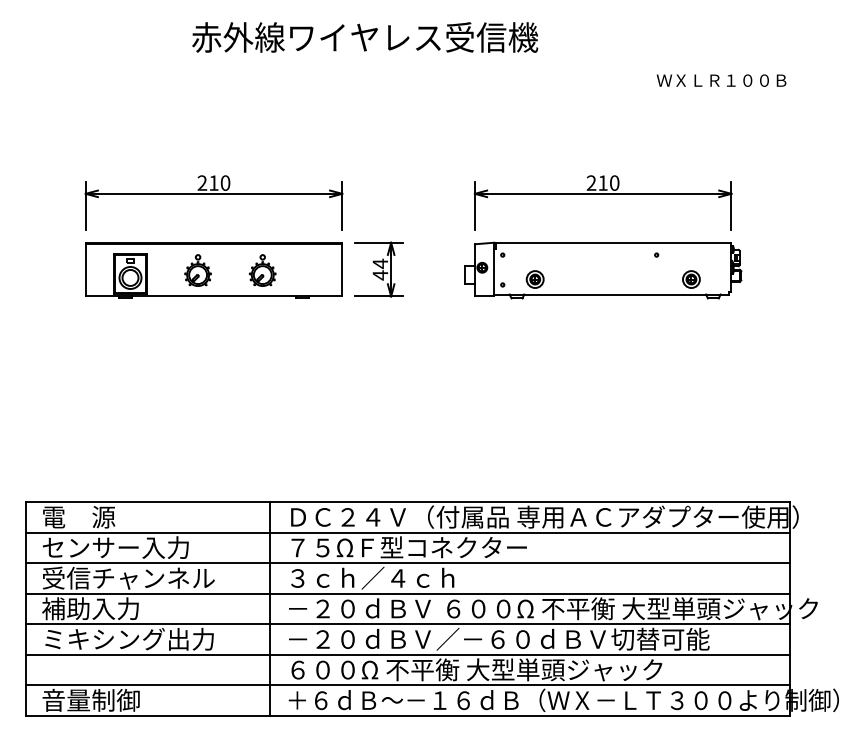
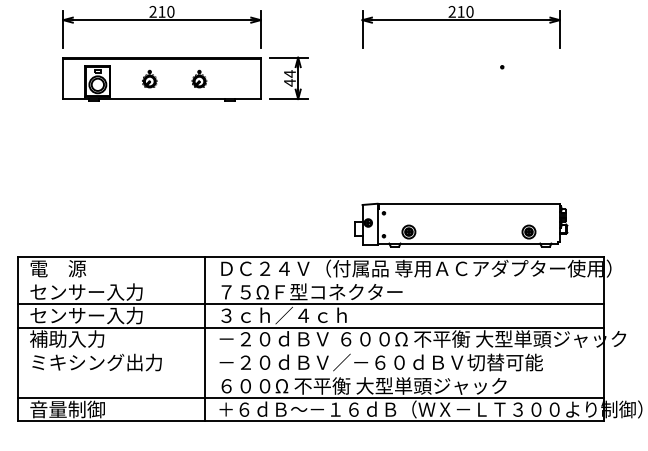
part: (197, 270) -> (149, 79), size x0.7
part: (262, 270) -> (199, 79), size x0.7
part: (603, 270) -> (461, 225), moved
line: (407, 532) -> (310, 280), removed
text: (128, 577) -> (96, 315), 受信チャンネル -> センサー入力
line: (407, 624) -> (310, 351), removed
line: (407, 654) -> (310, 374), removed

